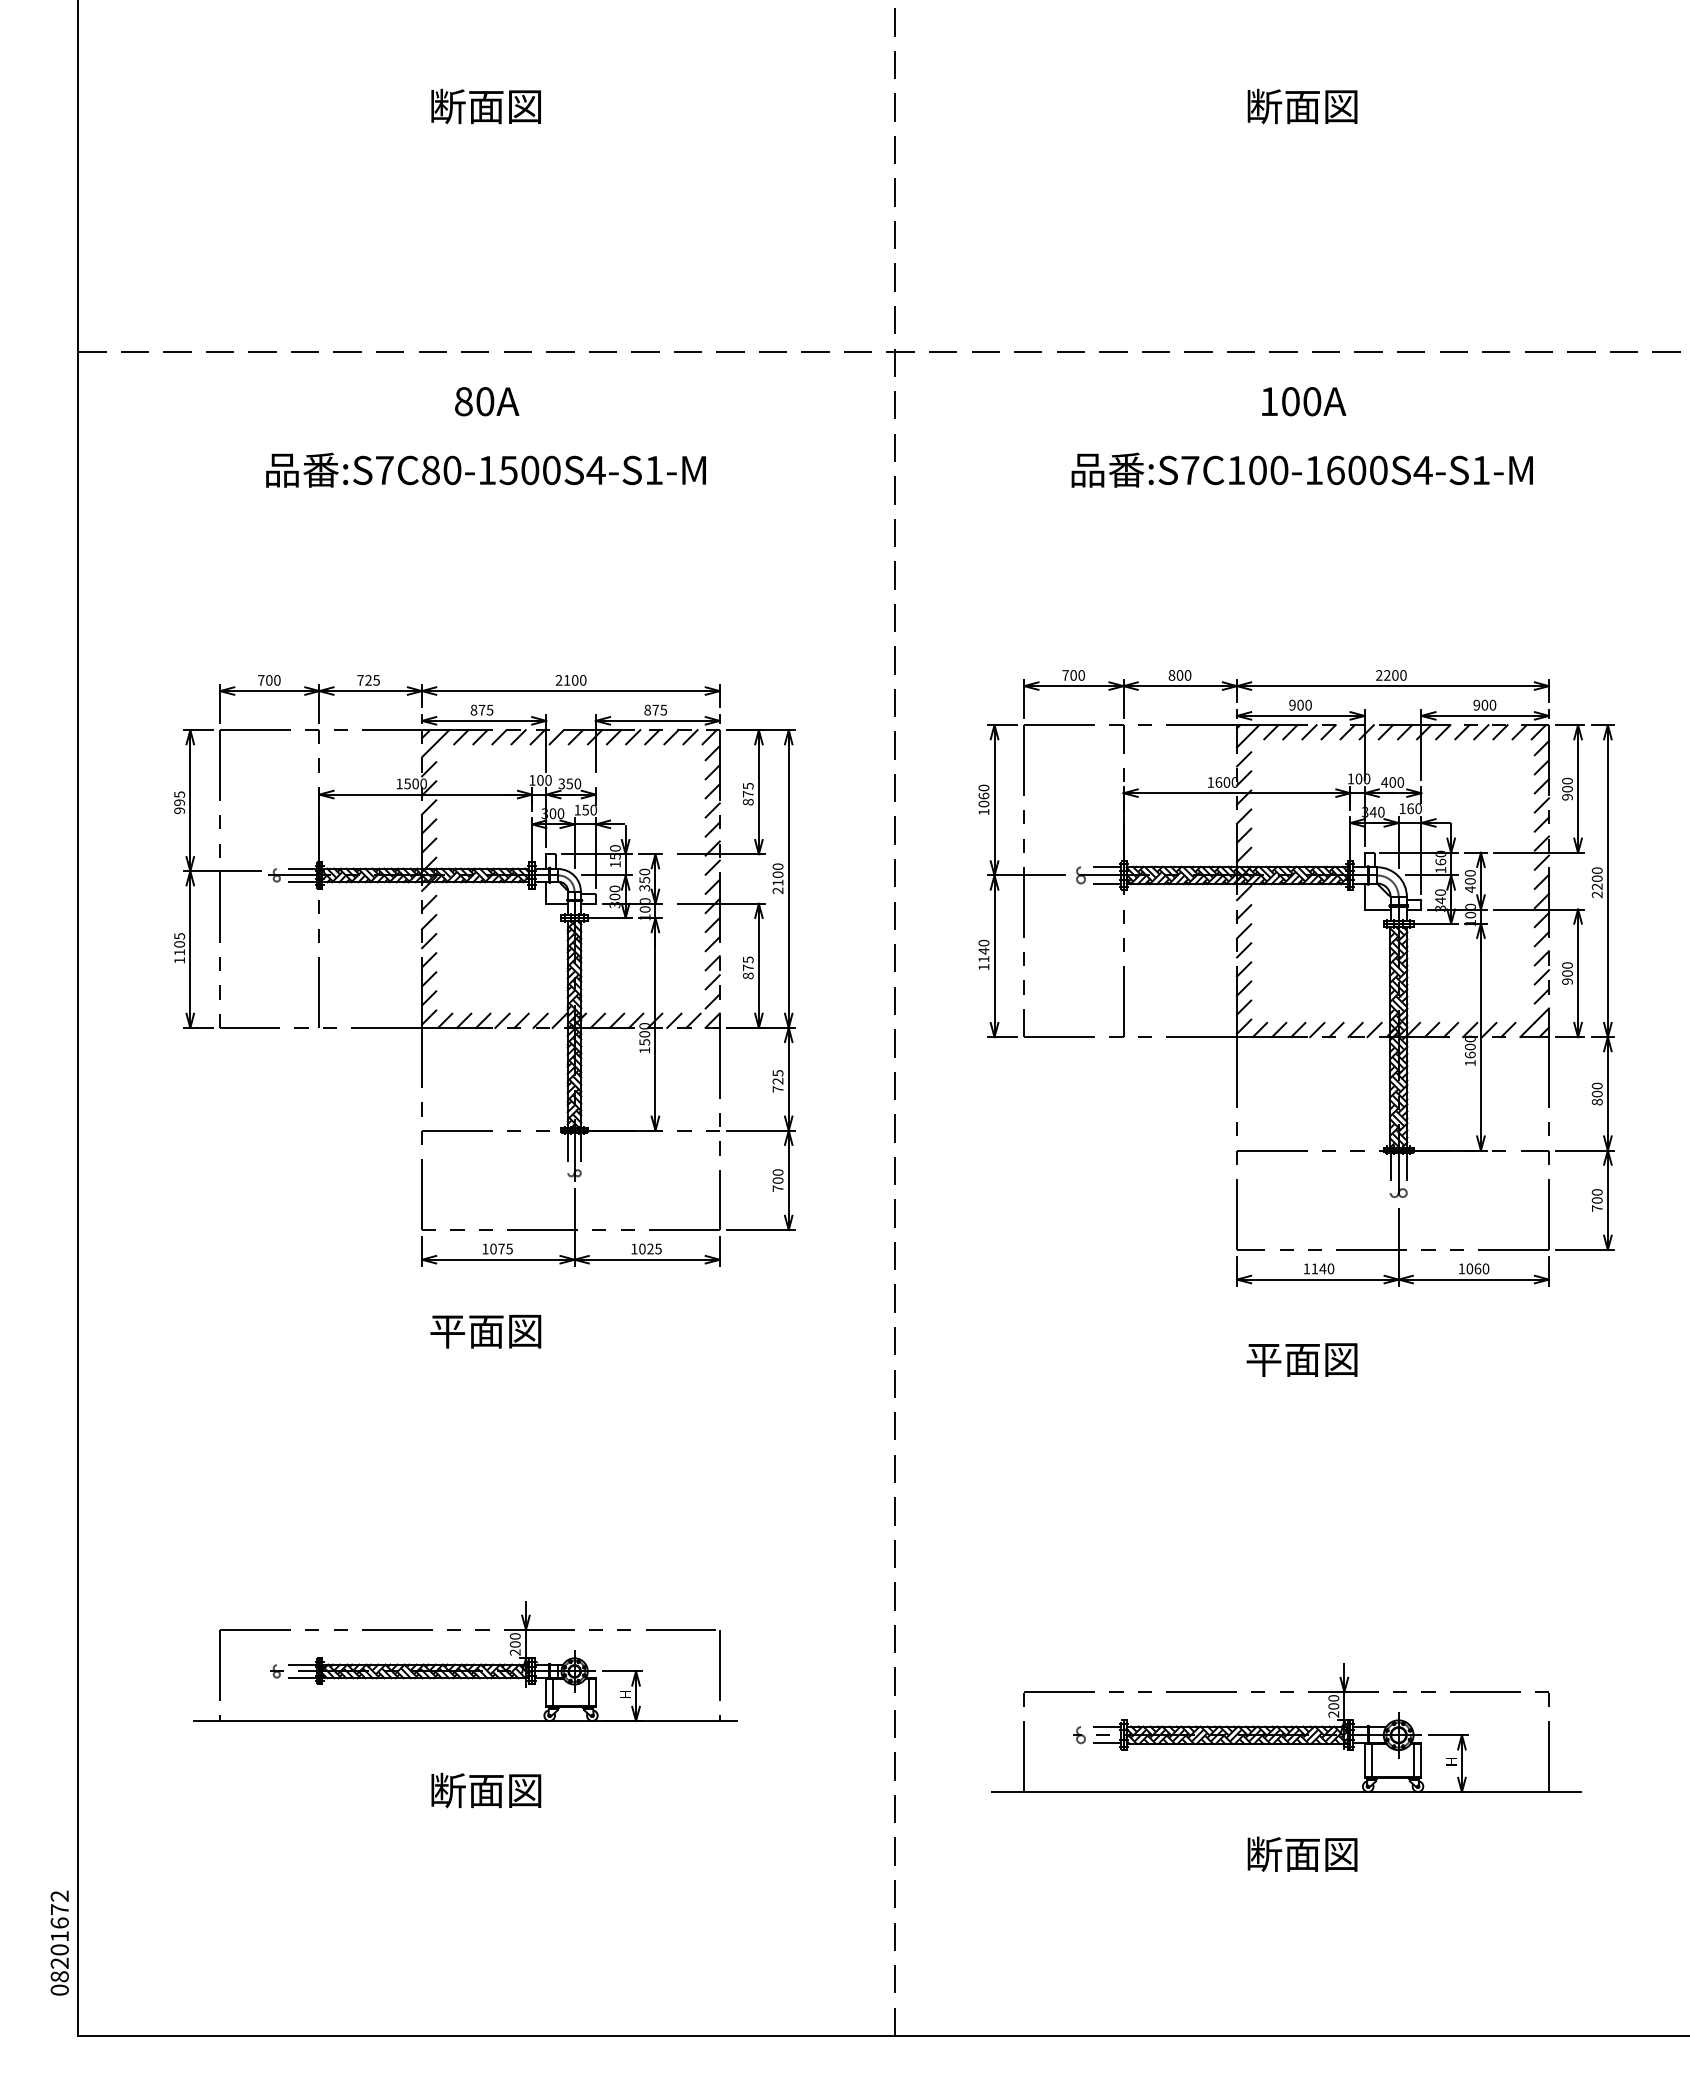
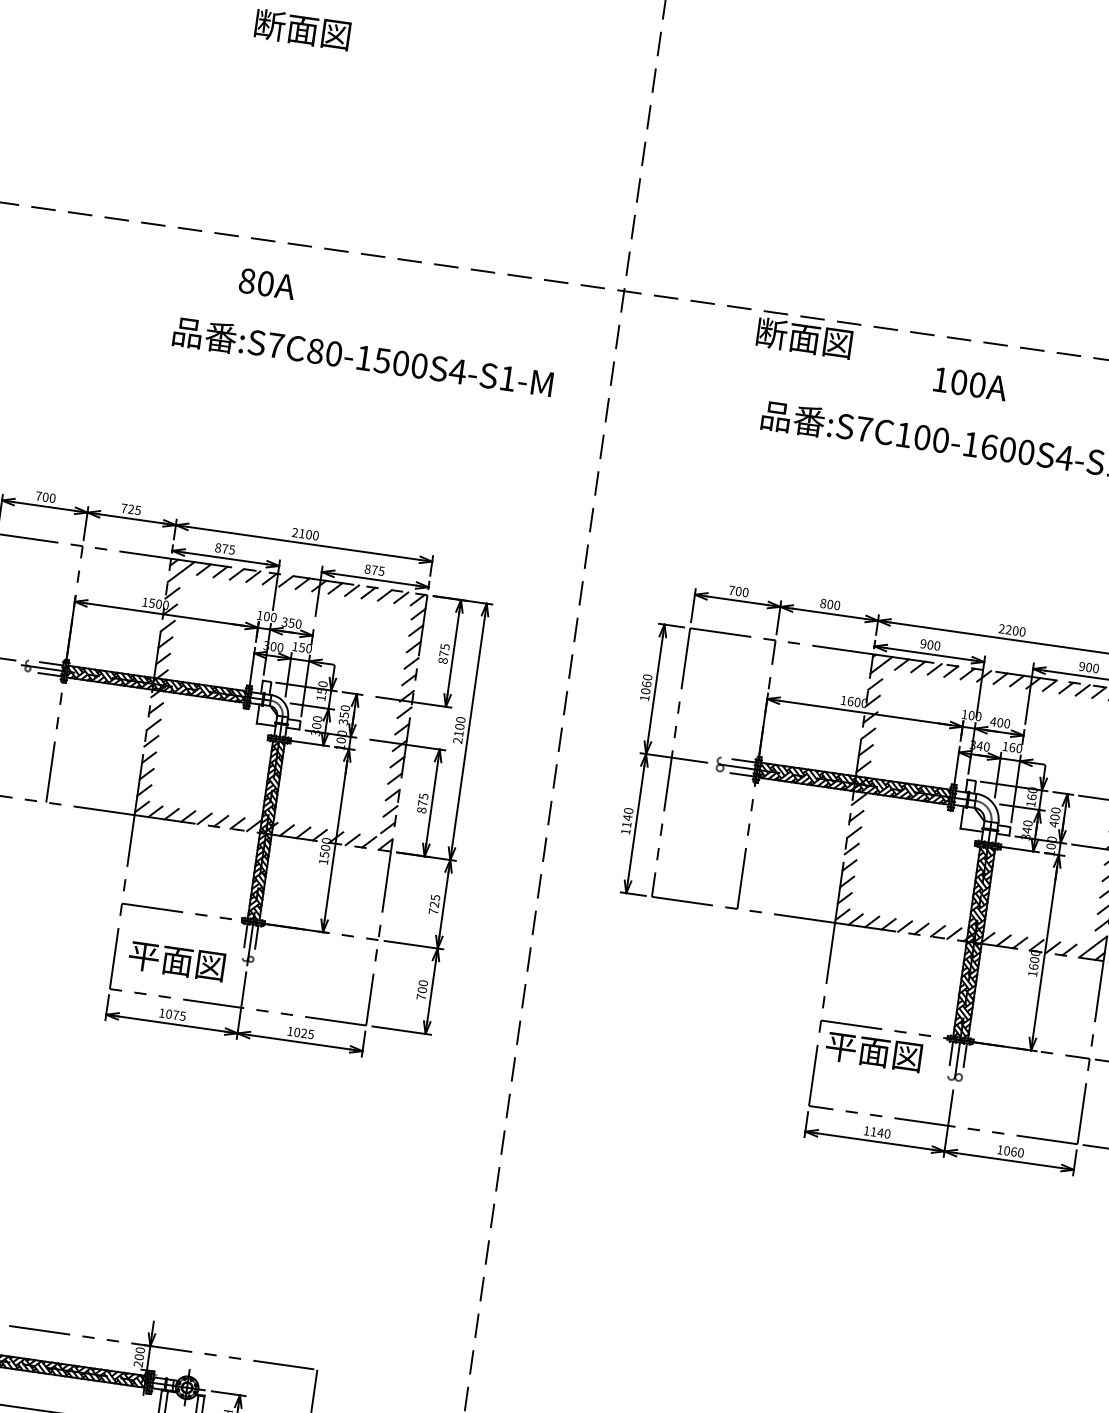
text: (1302, 106) -> (804, 338), moved
text: (485, 469) -> (362, 357), moved
text: (485, 1331) -> (176, 961), moved
text: (1301, 1359) -> (873, 1051), moved

